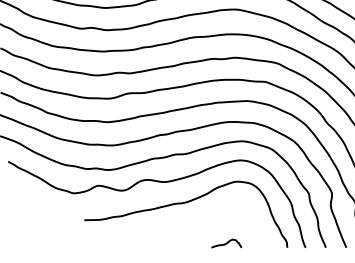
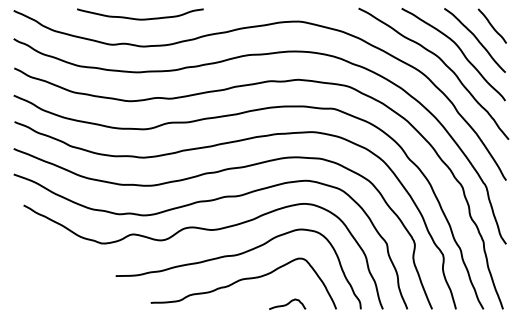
curve: (190, 223) -> (243, 280), added

